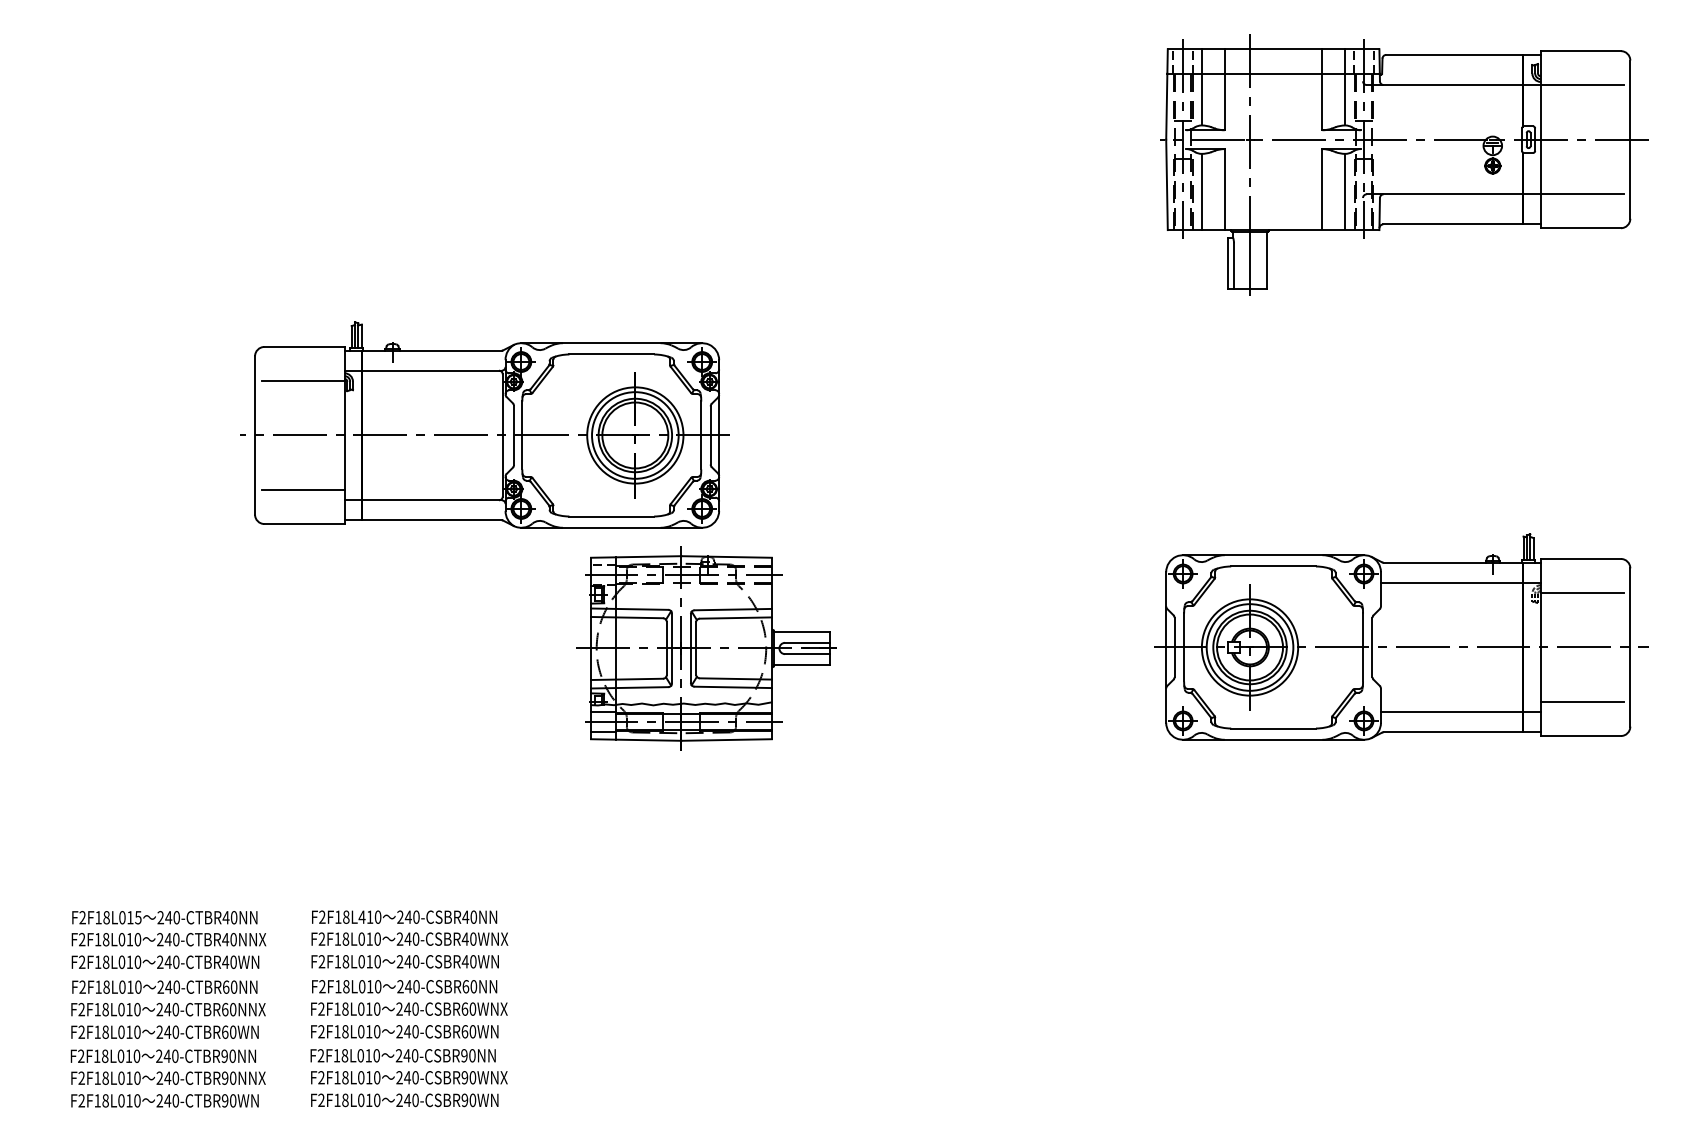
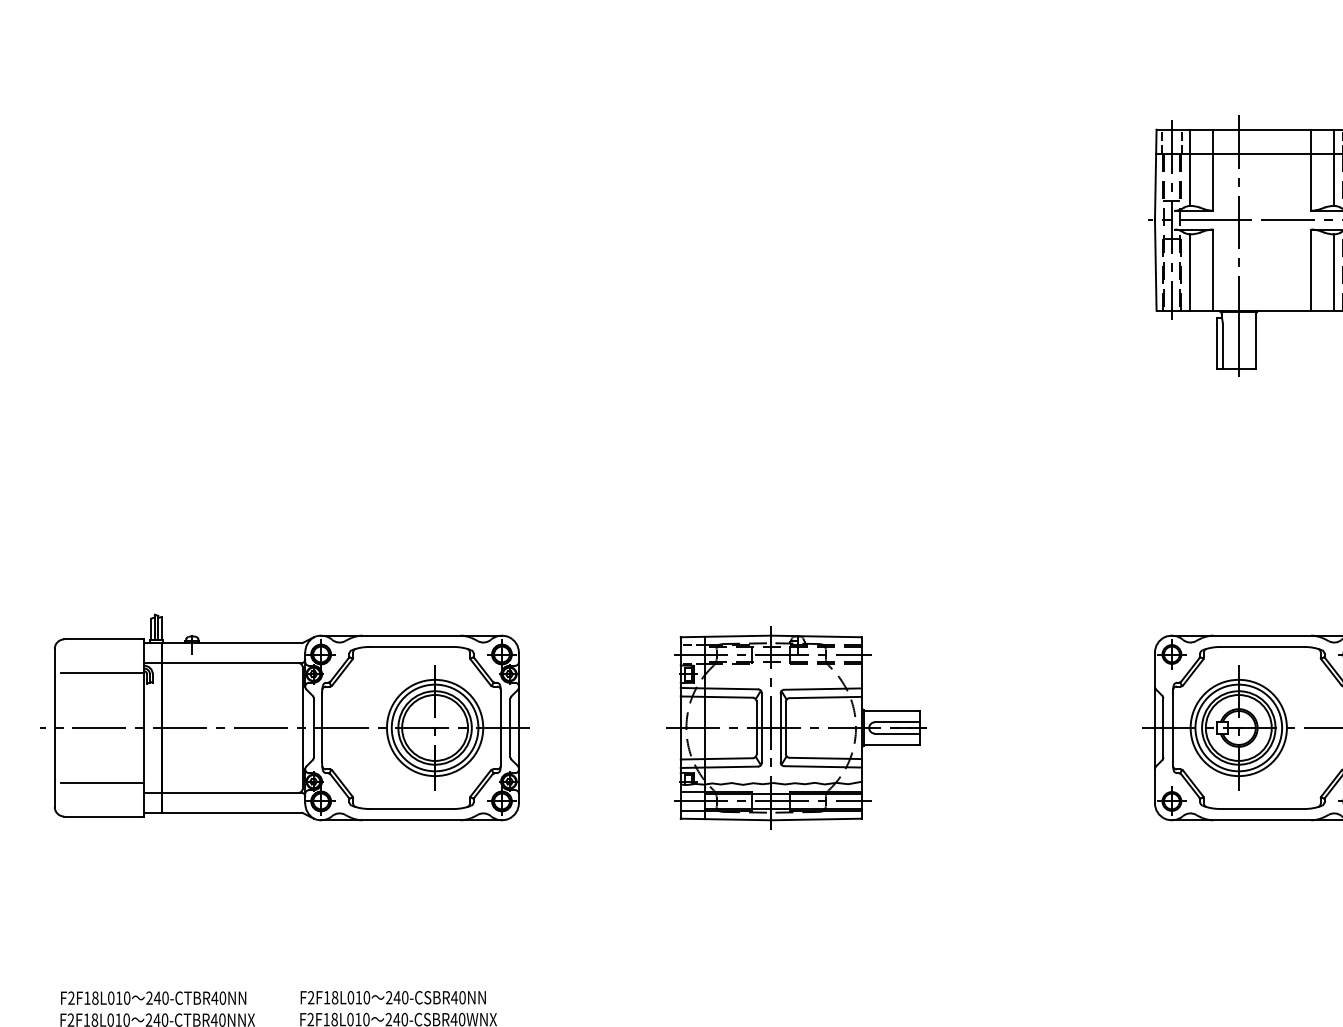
part: (484, 424) -> (284, 716), moved
part: (706, 648) -> (796, 727), moved
text: (361, 916) -> (350, 996), F2F18L410 -> F2F18L010
text: (138, 917) -> (127, 997), F2F18L015 -> F2F18L010

